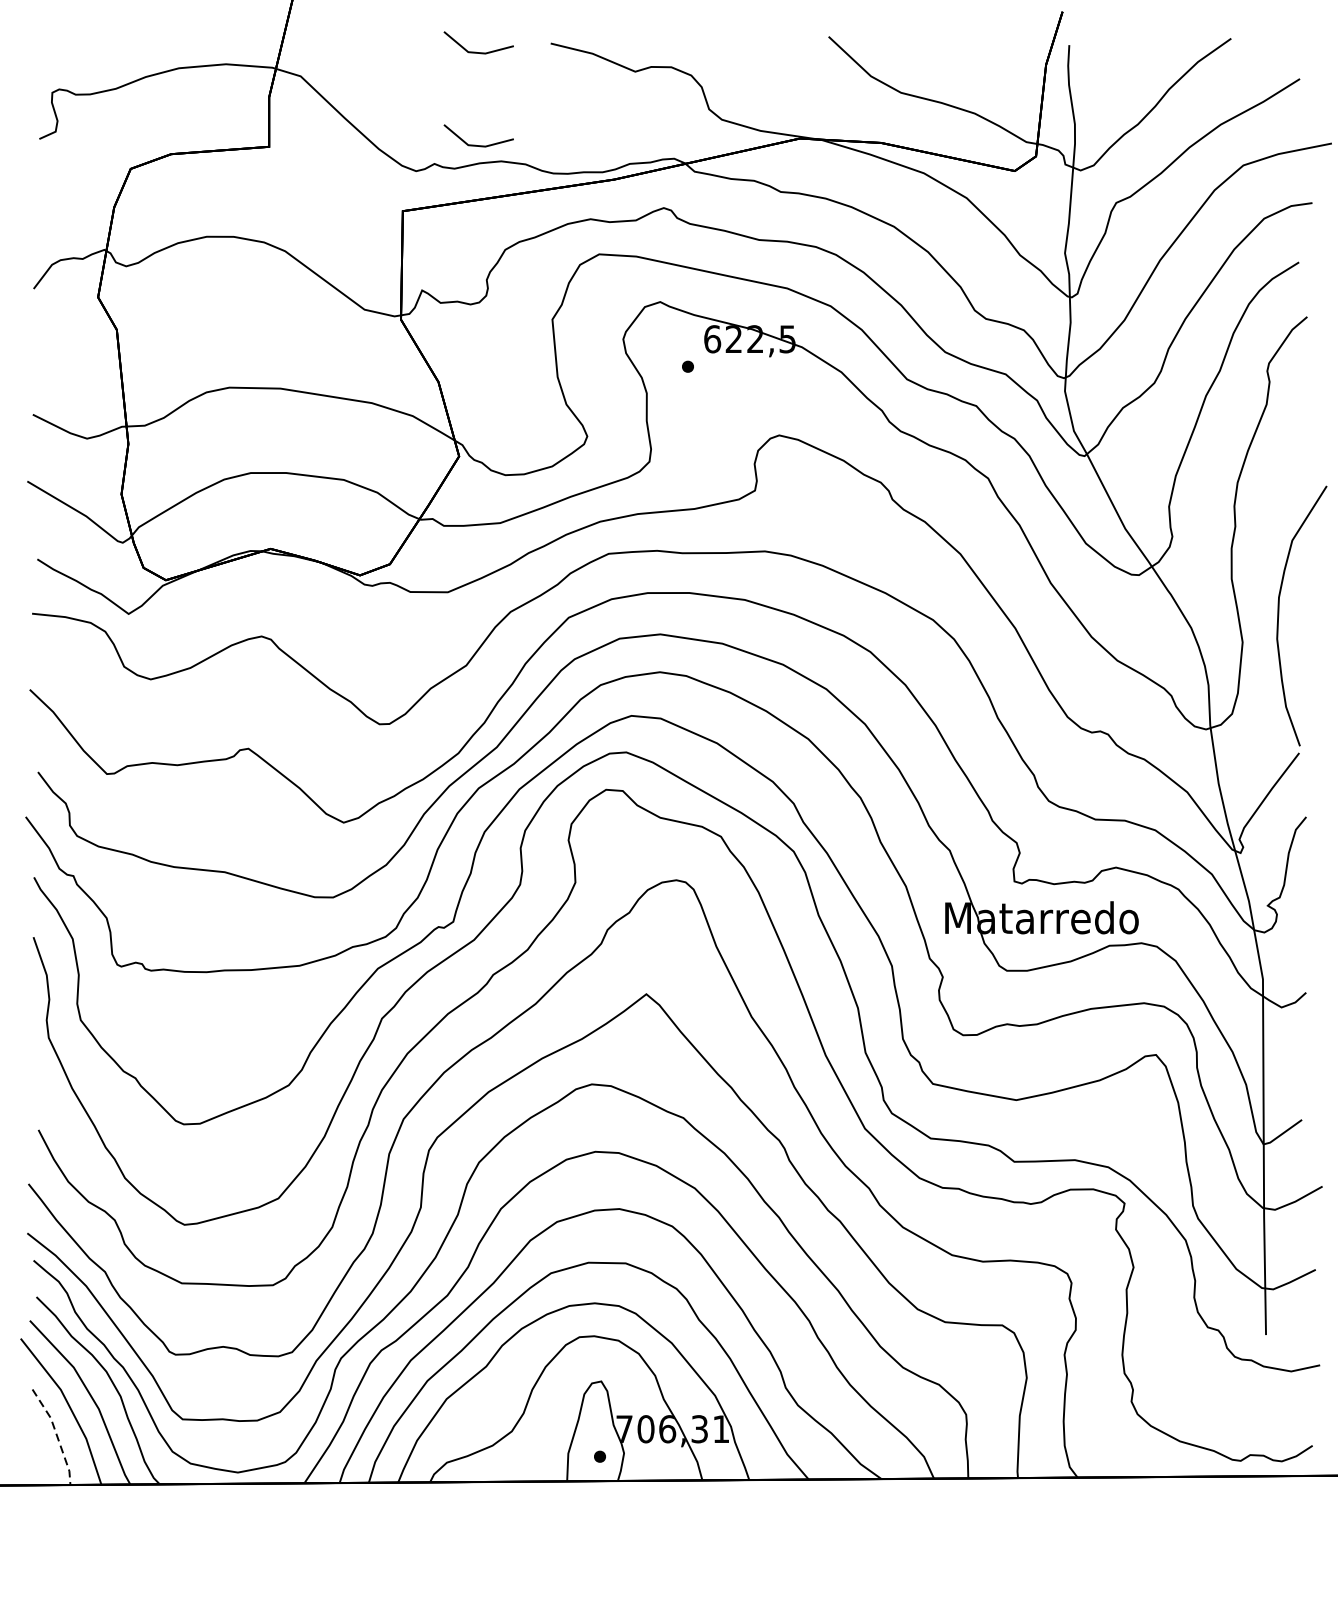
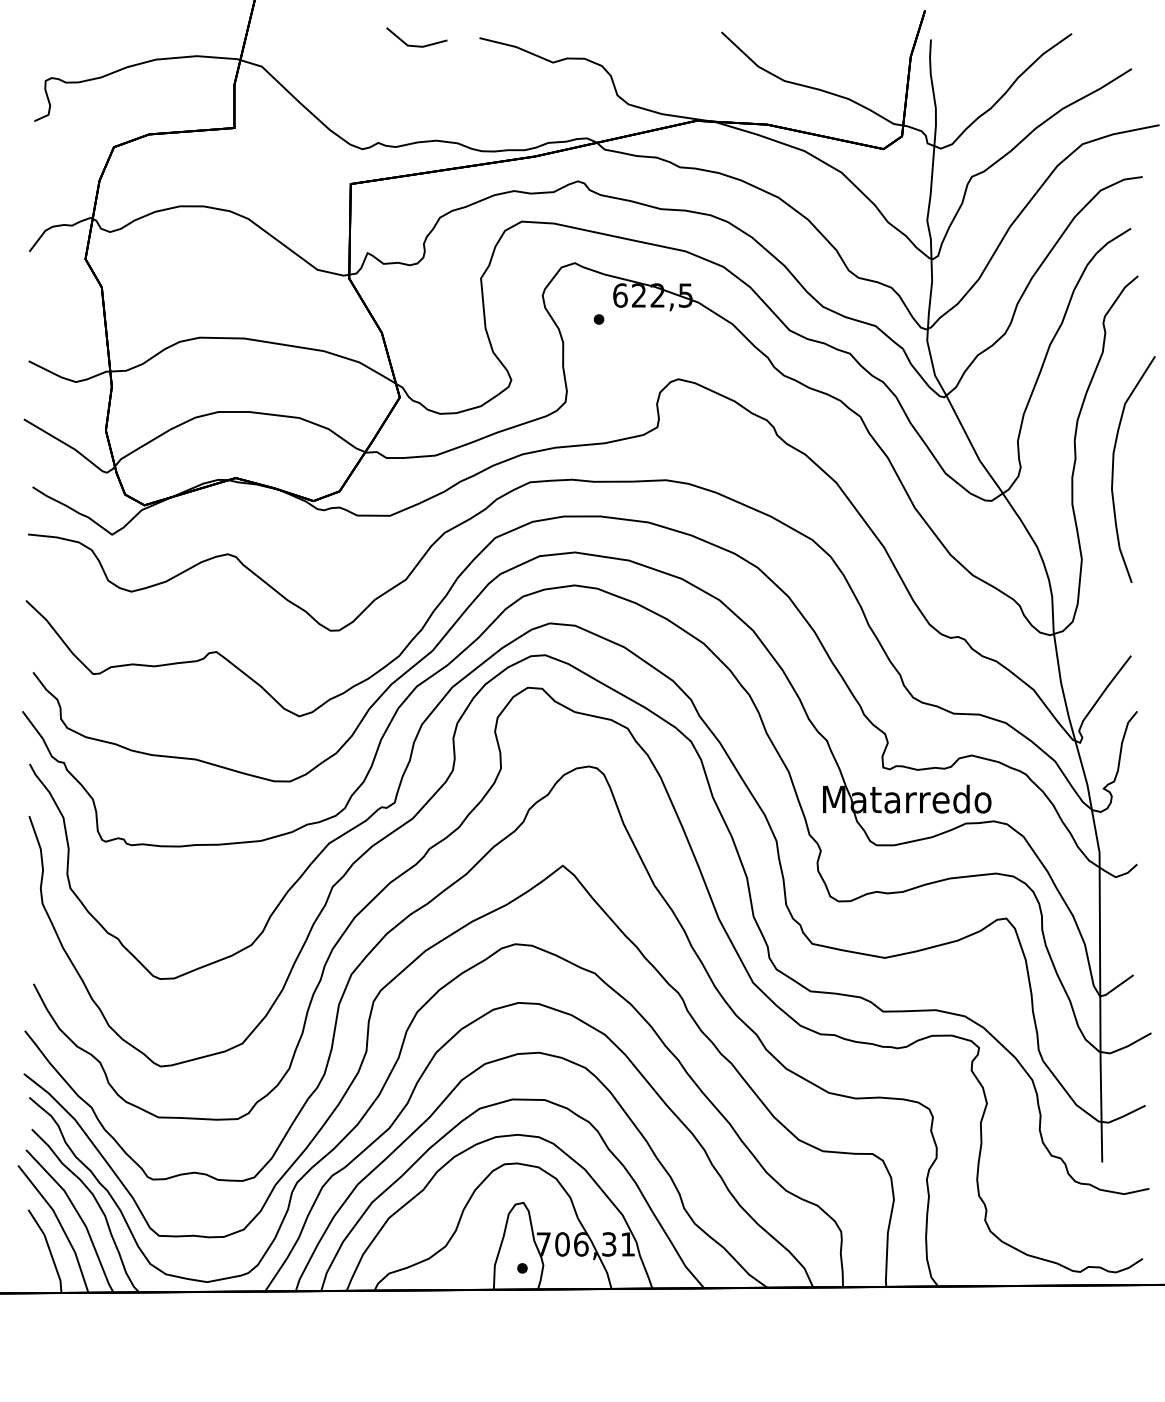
line: (478, 145) -> (416, 126), removed
curve: (1278, 616) -> (1113, 469), moved
line: (56, 1435) -> (49, 1249), dashed -> solid

